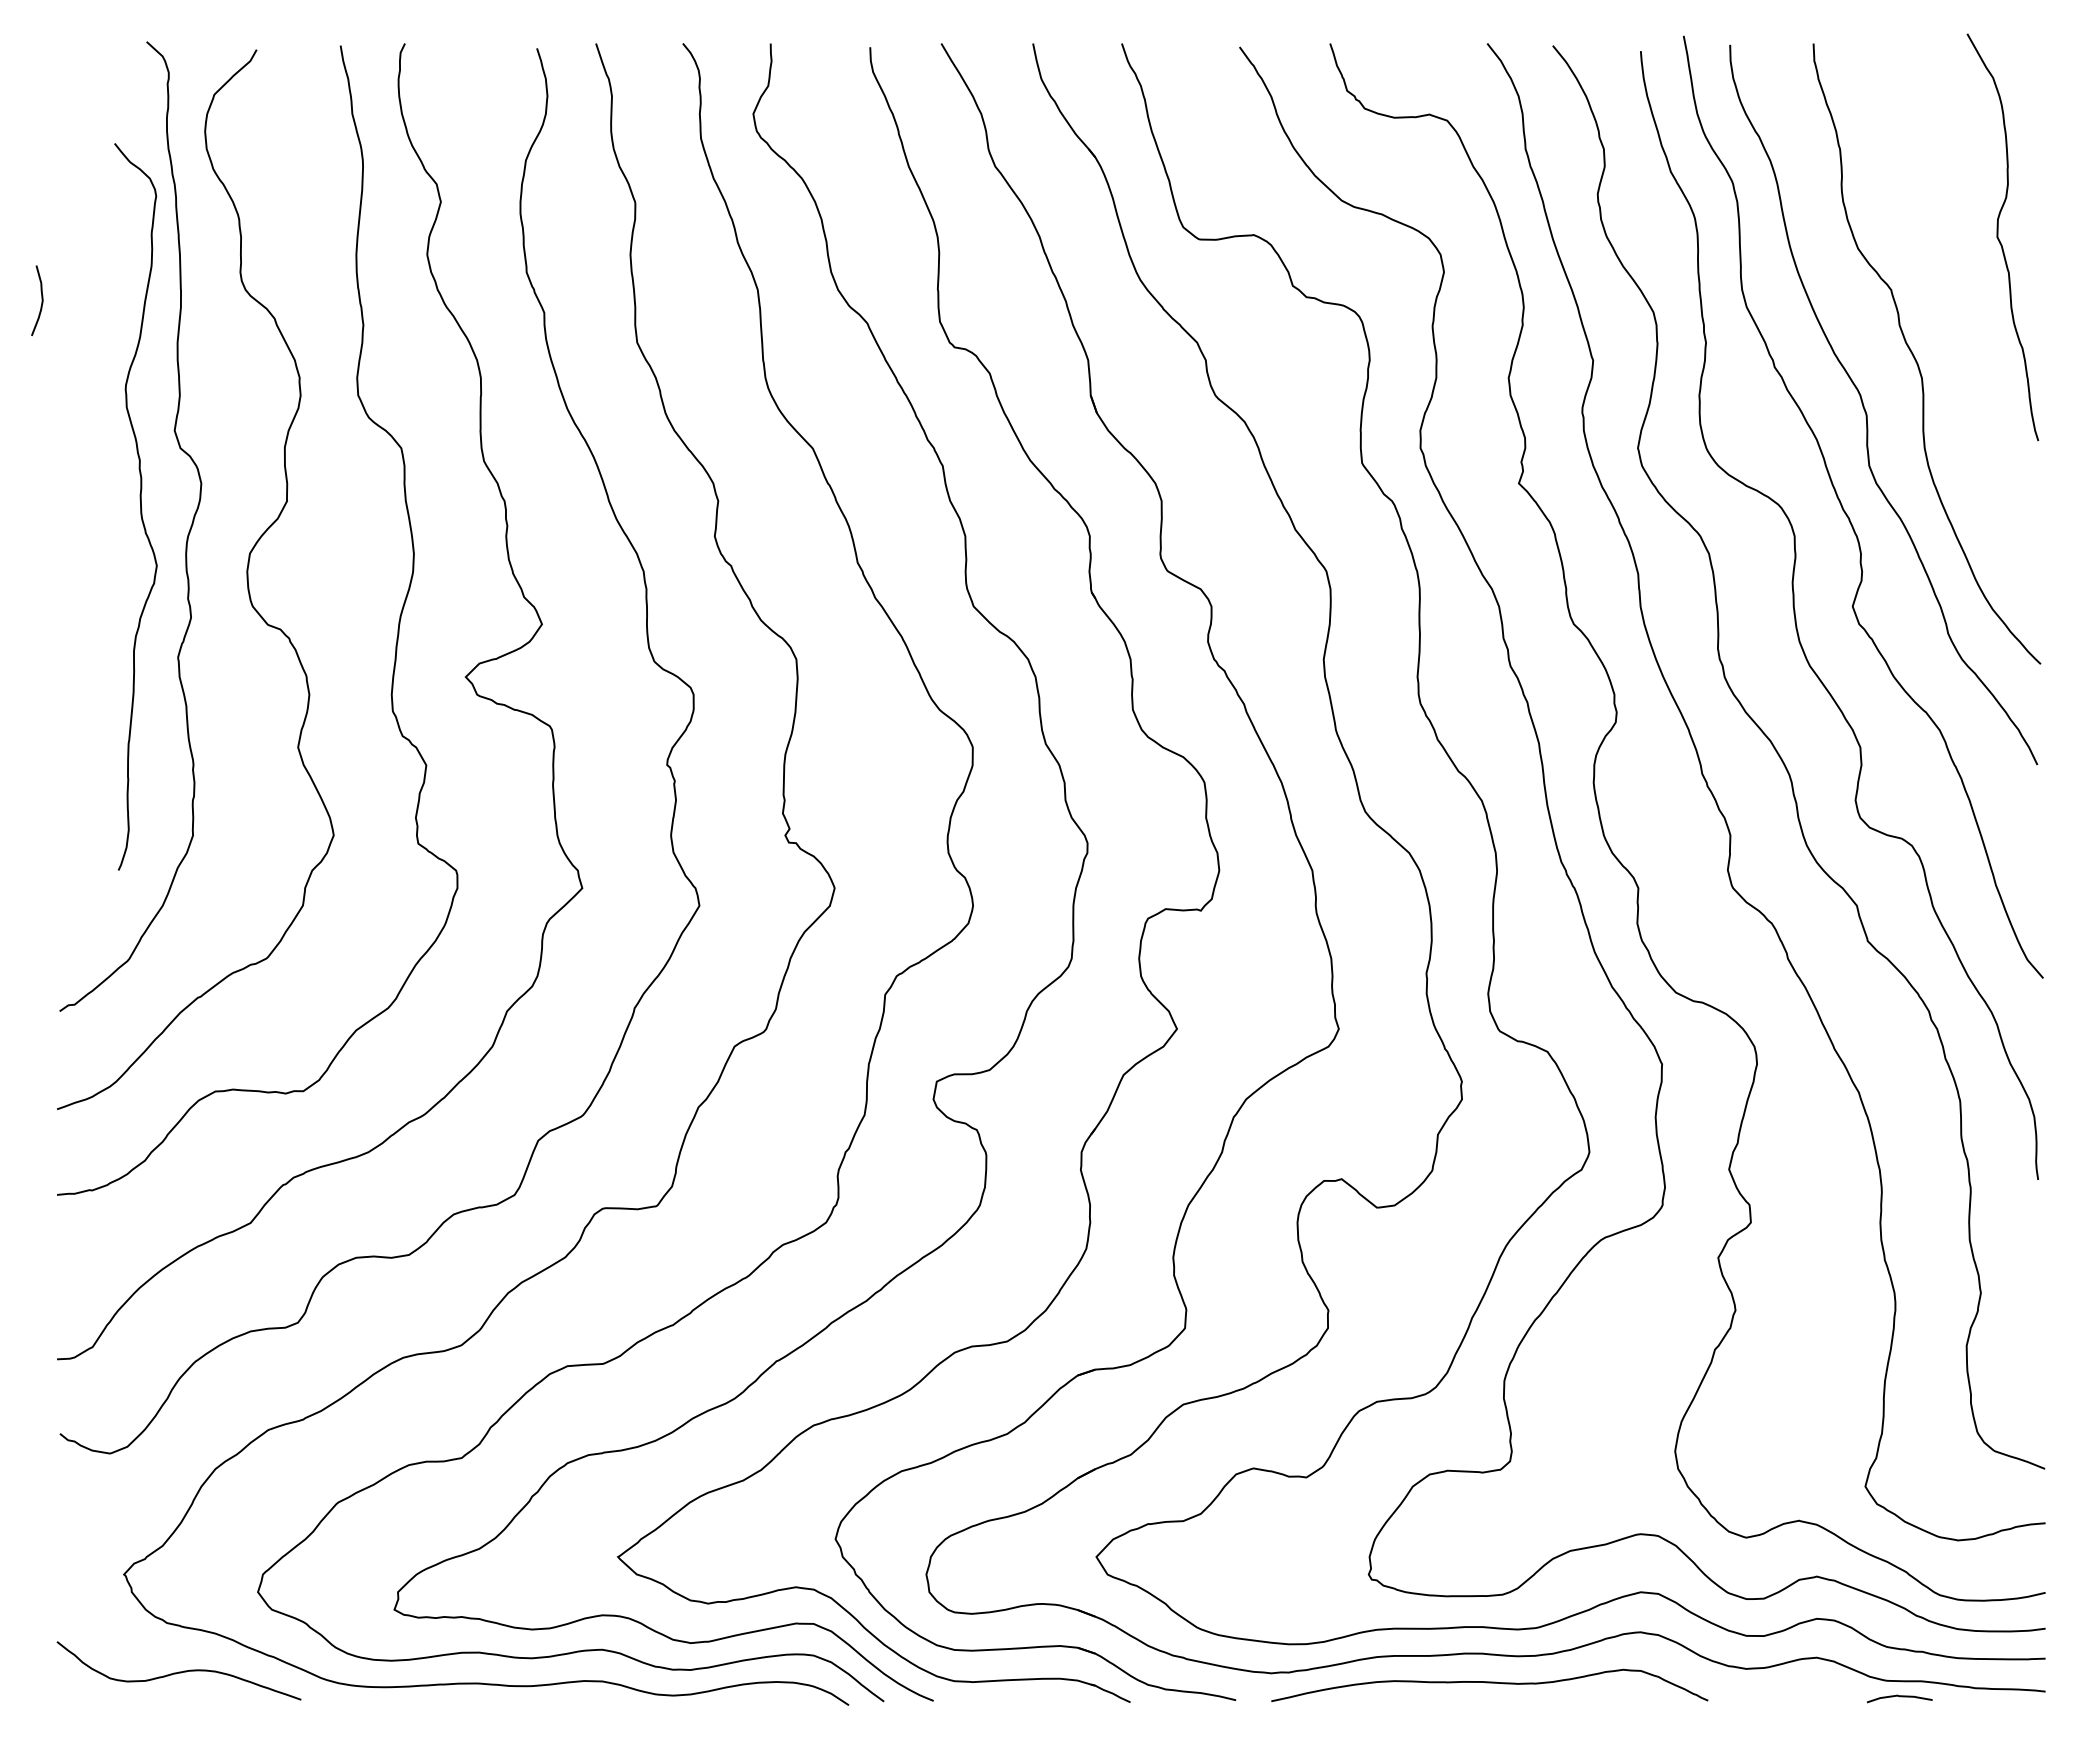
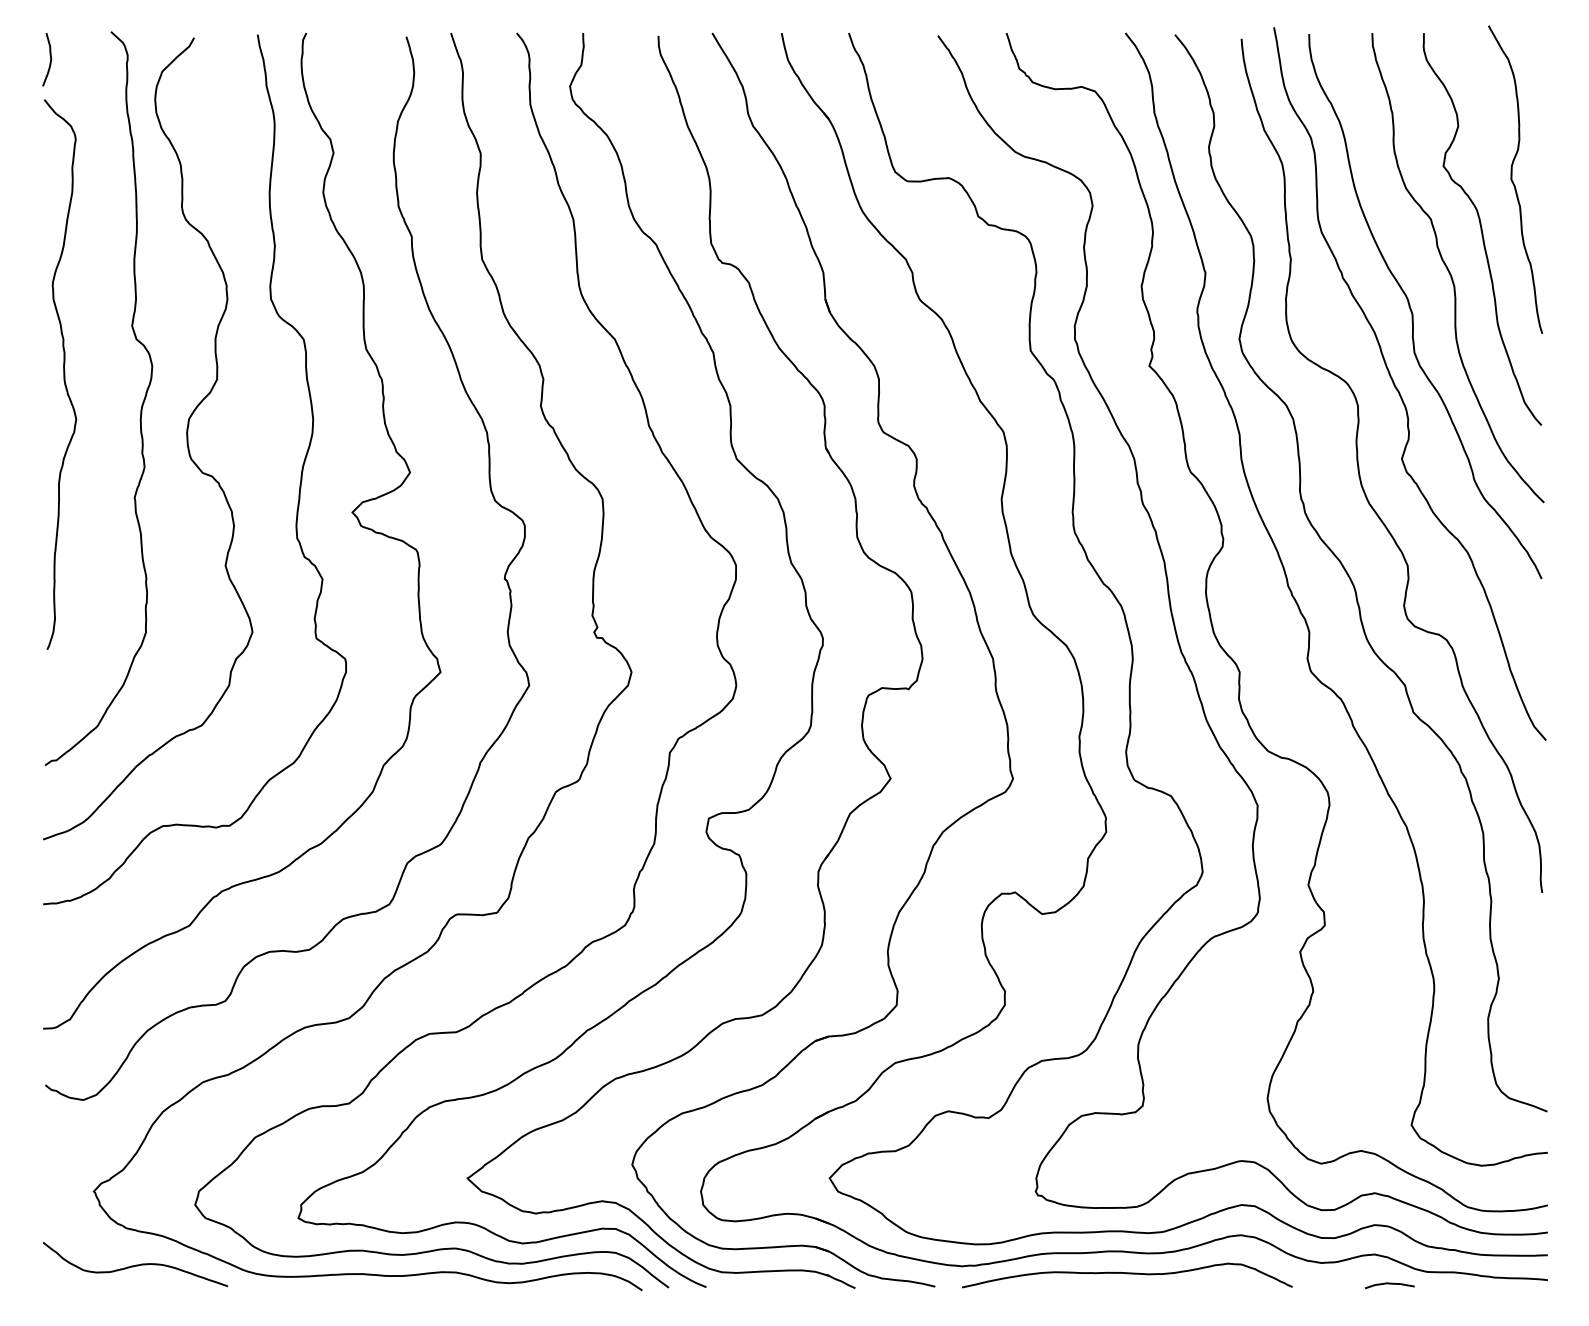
curve: (41, 300) -> (50, 59), moved
curve: (1958, 302) -> (1481, 229), added
curve: (140, 506) -> (63, 374), moved
curve: (1899, 1697) -> (1389, 1284), moved

